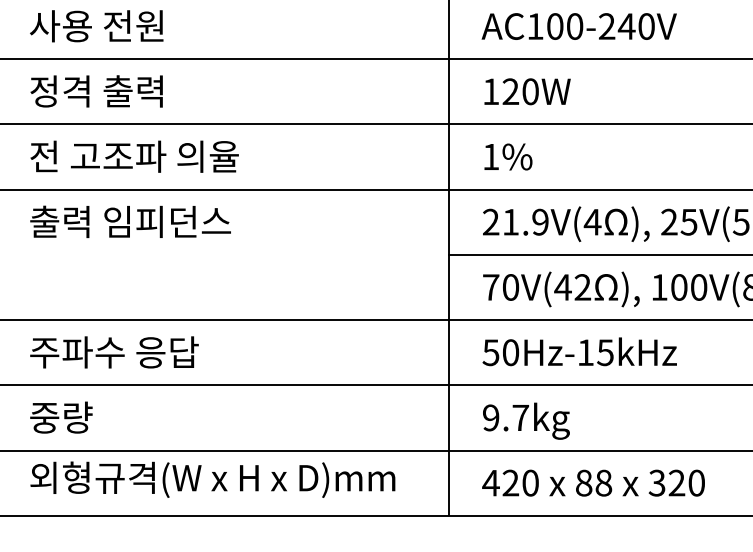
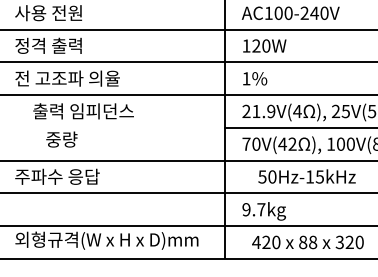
text: (130, 222) -> (83, 111), moved
text: (578, 351) -> (306, 176), moved
text: (60, 417) -> (61, 139), moved
text: (592, 483) -> (307, 242), moved

